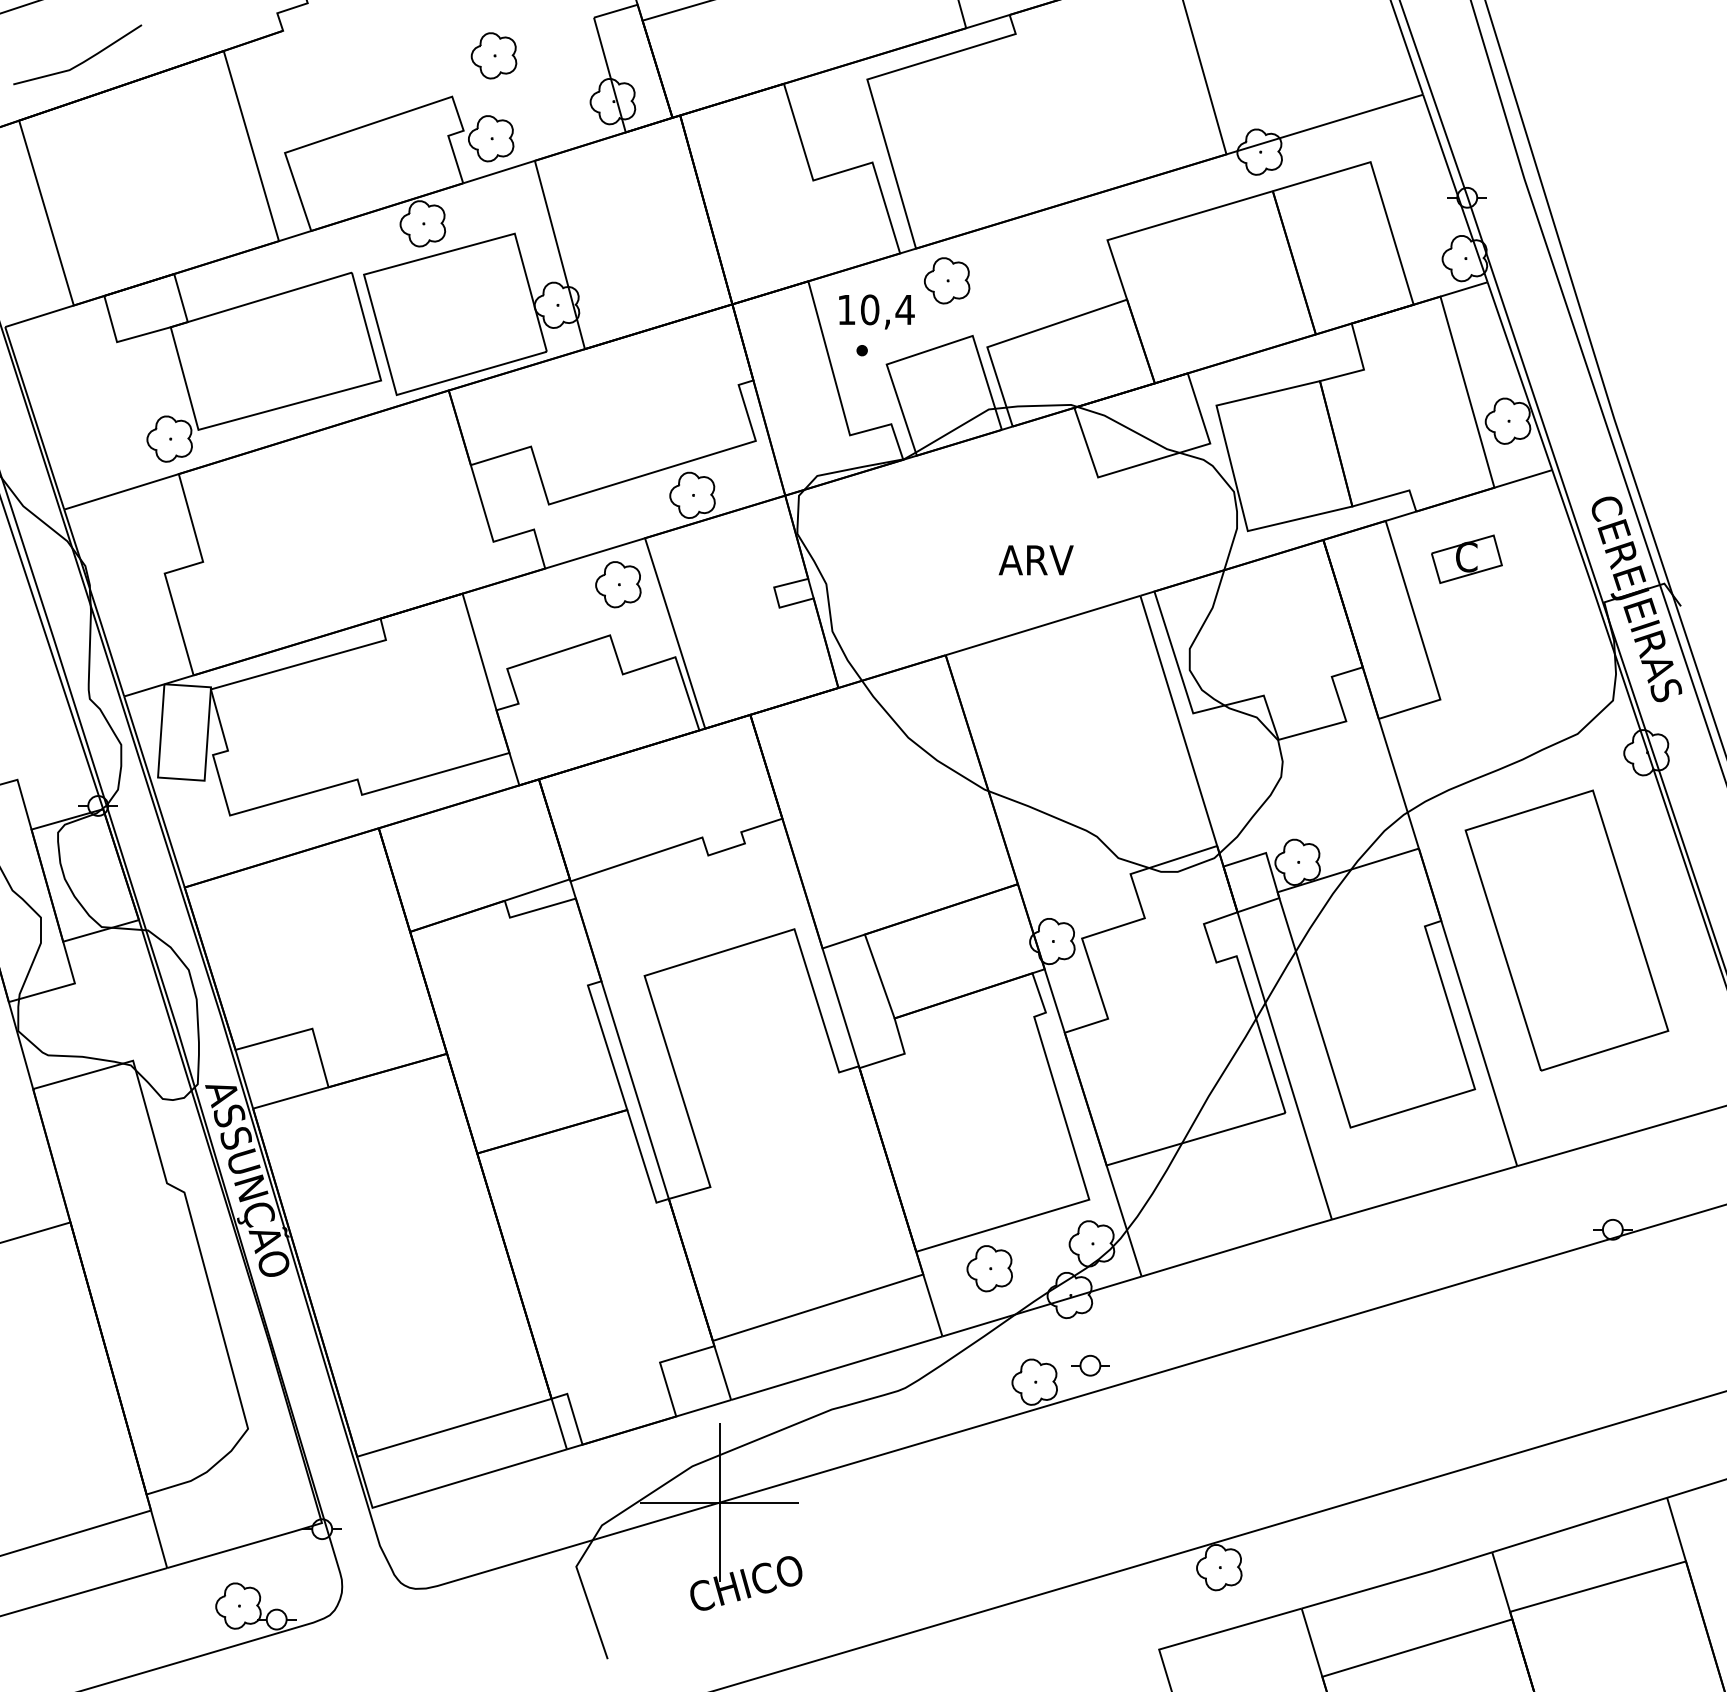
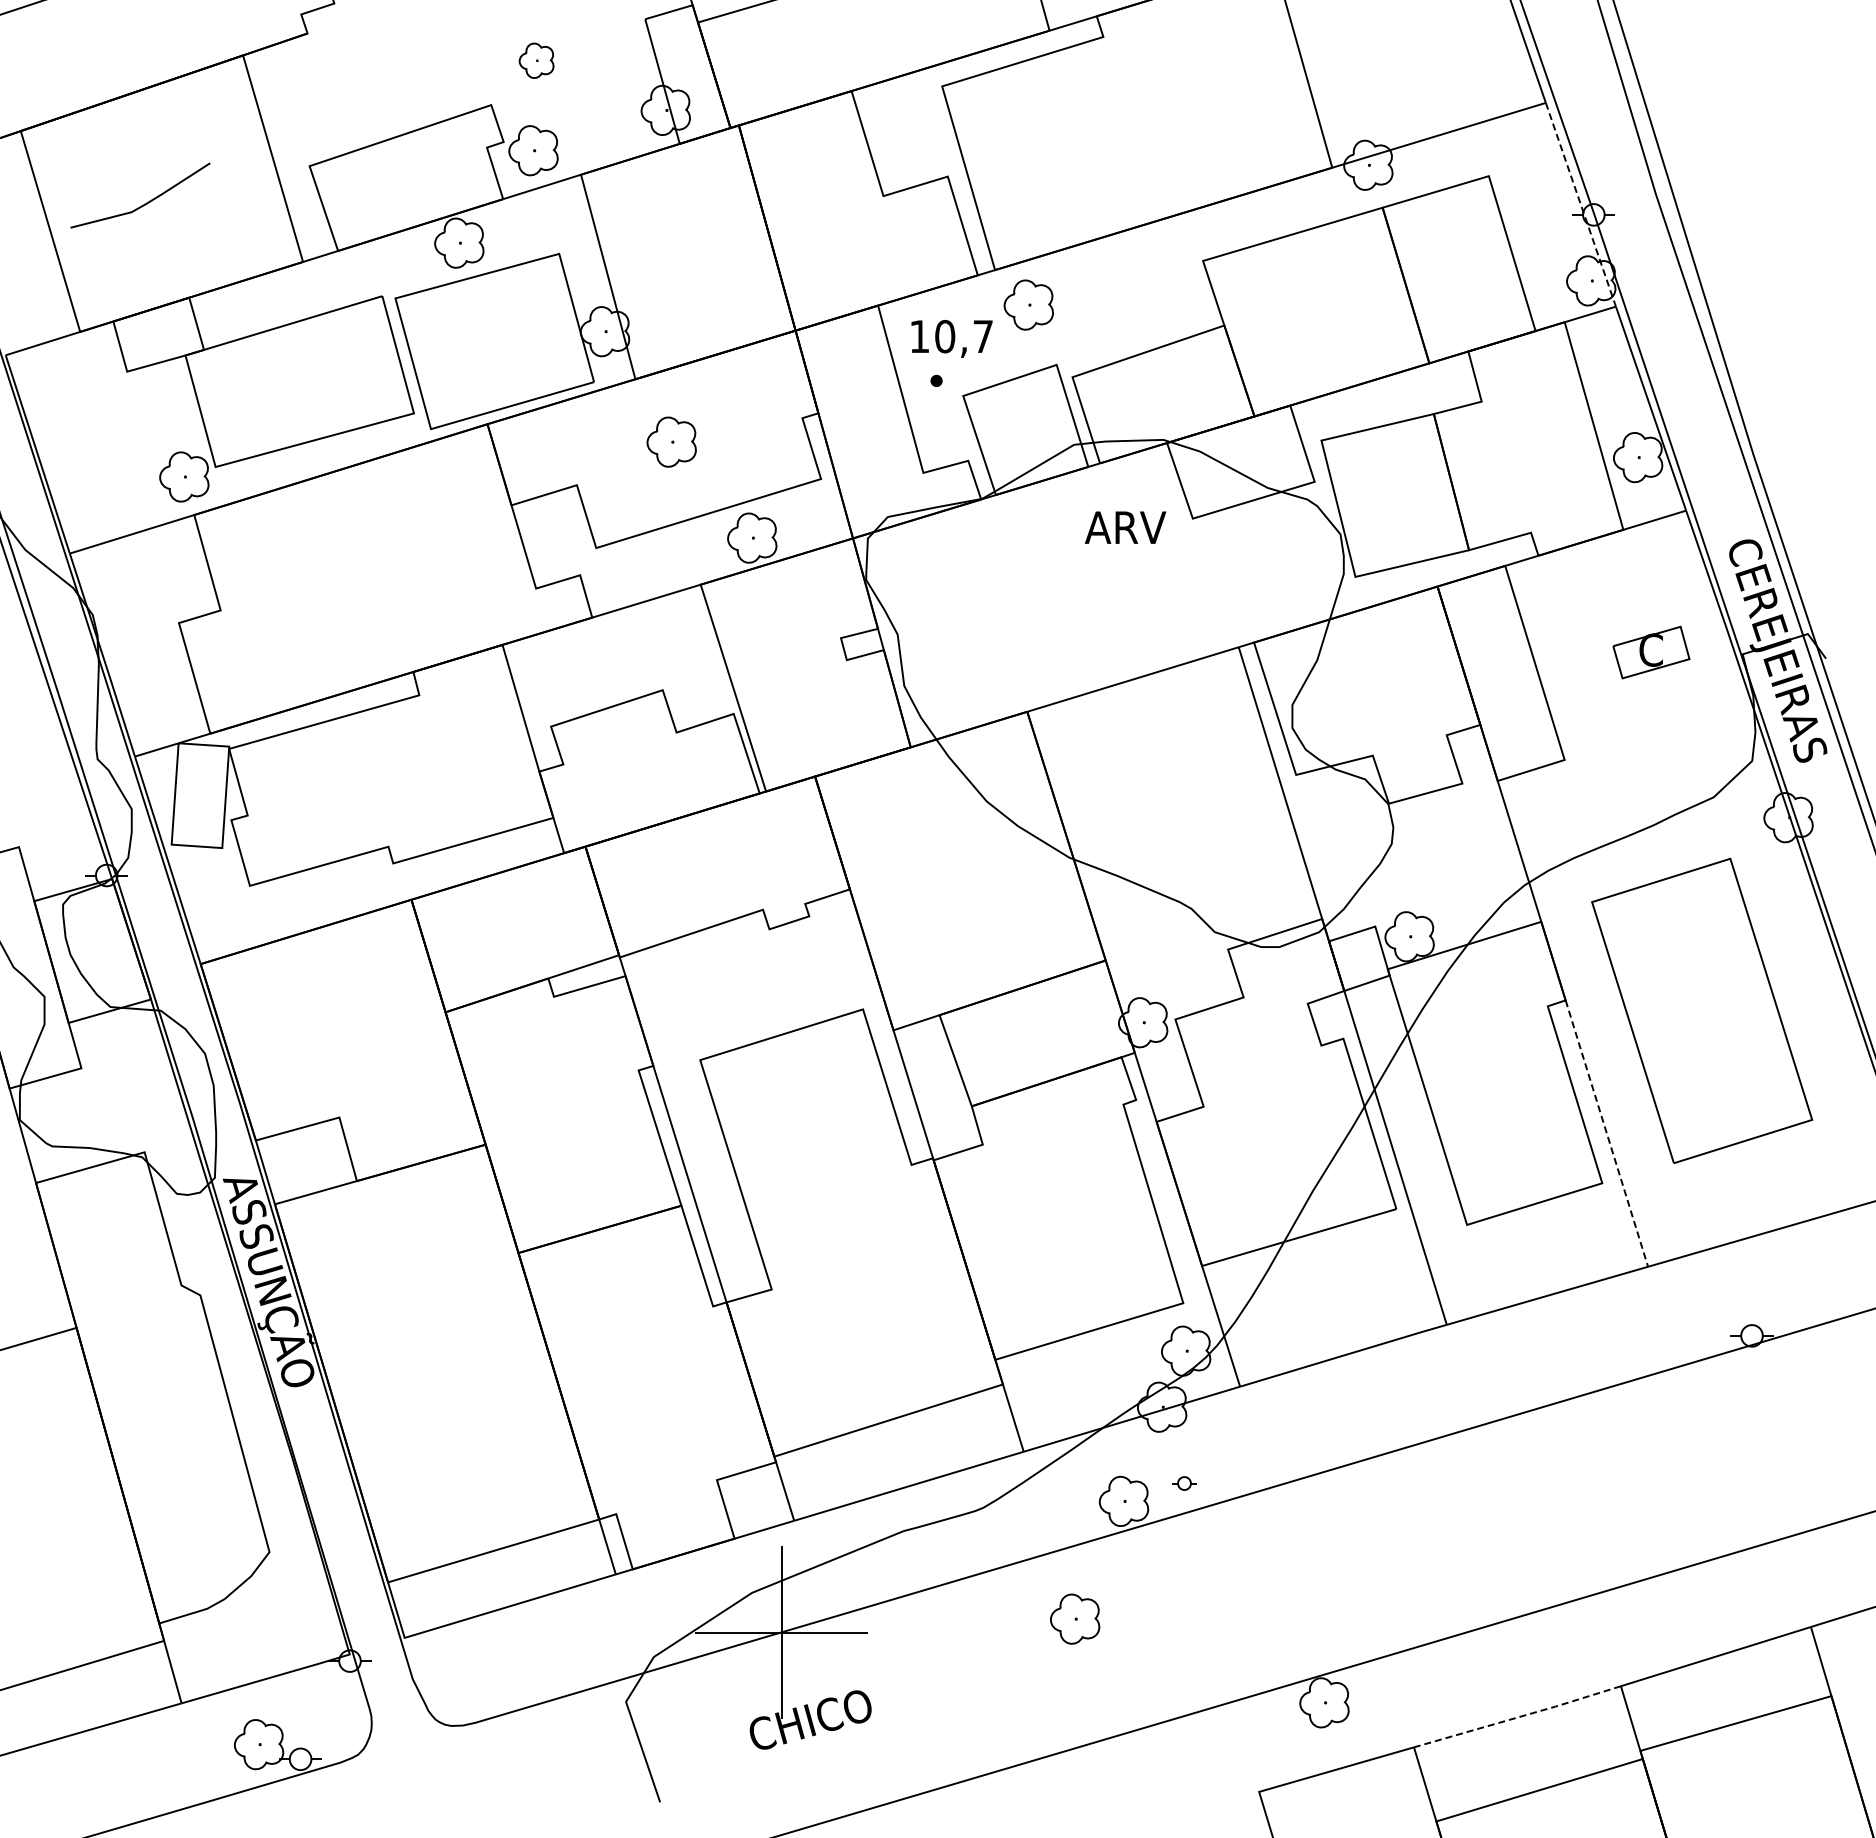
part: (493, 55) -> (536, 60), size x0.7
line: (81, 62) -> (144, 203), moved
line: (1454, 188) -> (1580, 204), solid -> dashed
text: (904, 309) -> (982, 336), 10,4 -> 10,7
part: (1466, 559) -> (1651, 652), moved
text: (1036, 560) -> (1125, 527), moved
part: (618, 584) -> (671, 441), moved
line: (1479, 1044) -> (1607, 1134), solid -> dashed
part: (990, 1268) -> (1075, 1618), moved
part: (1090, 1365) -> (1184, 1483), size x0.6
line: (1397, 1581) -> (1518, 1717), solid -> dashed

